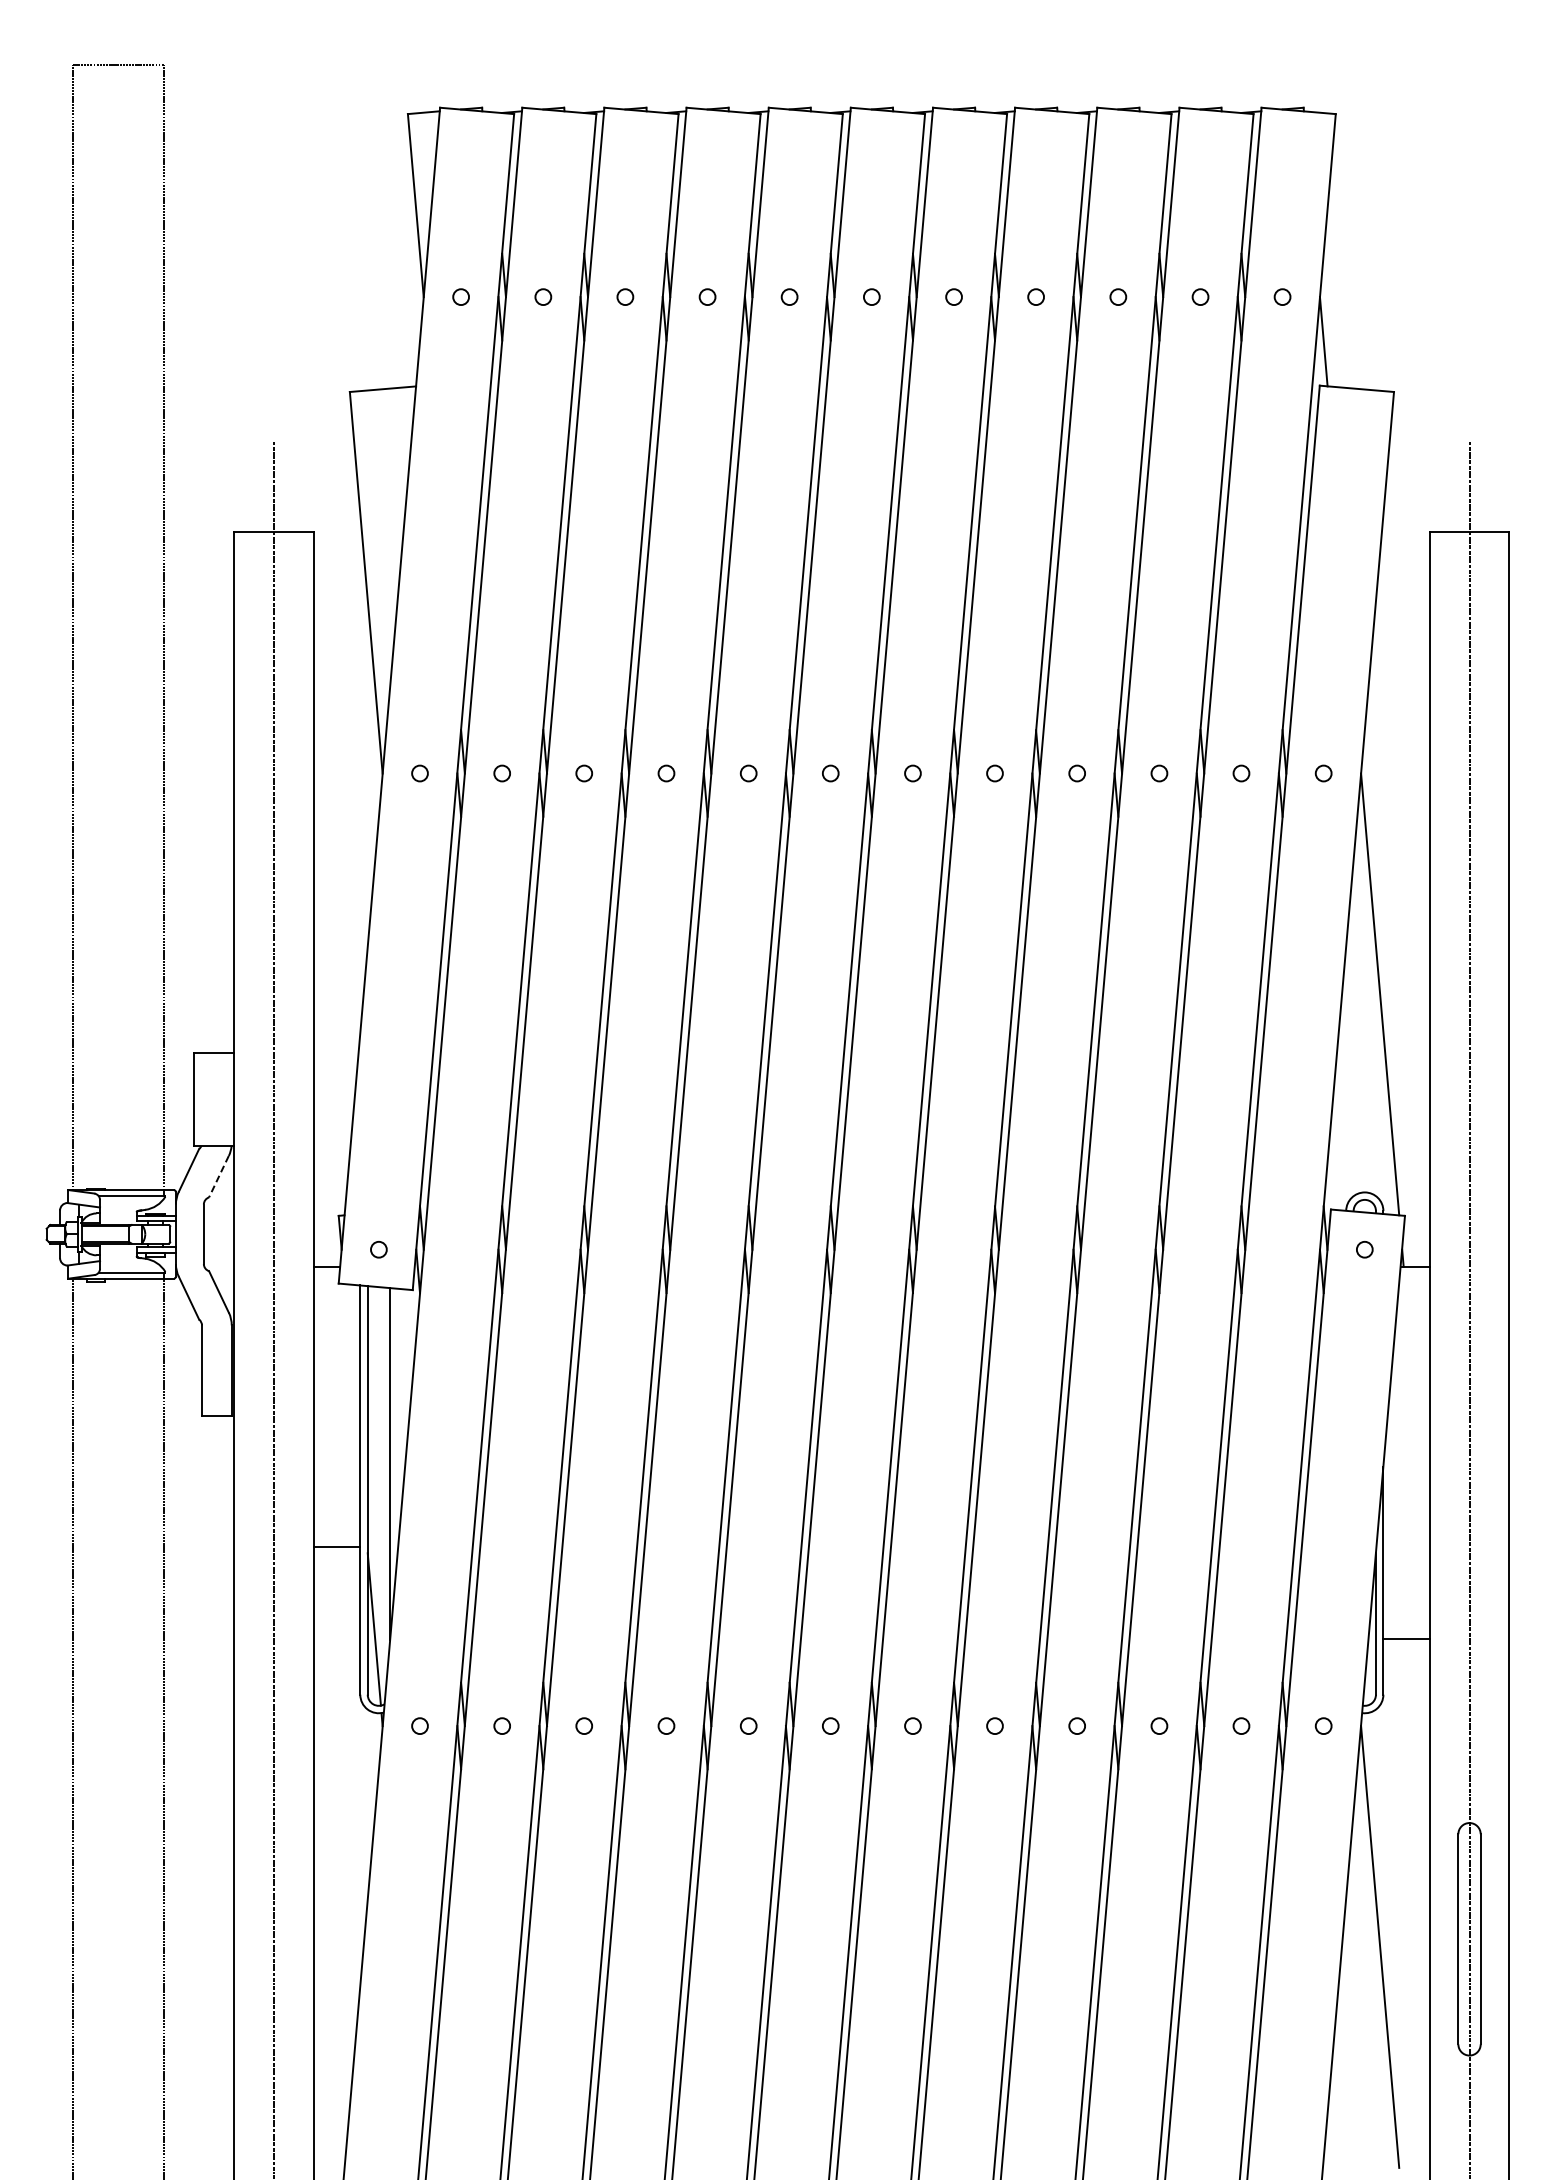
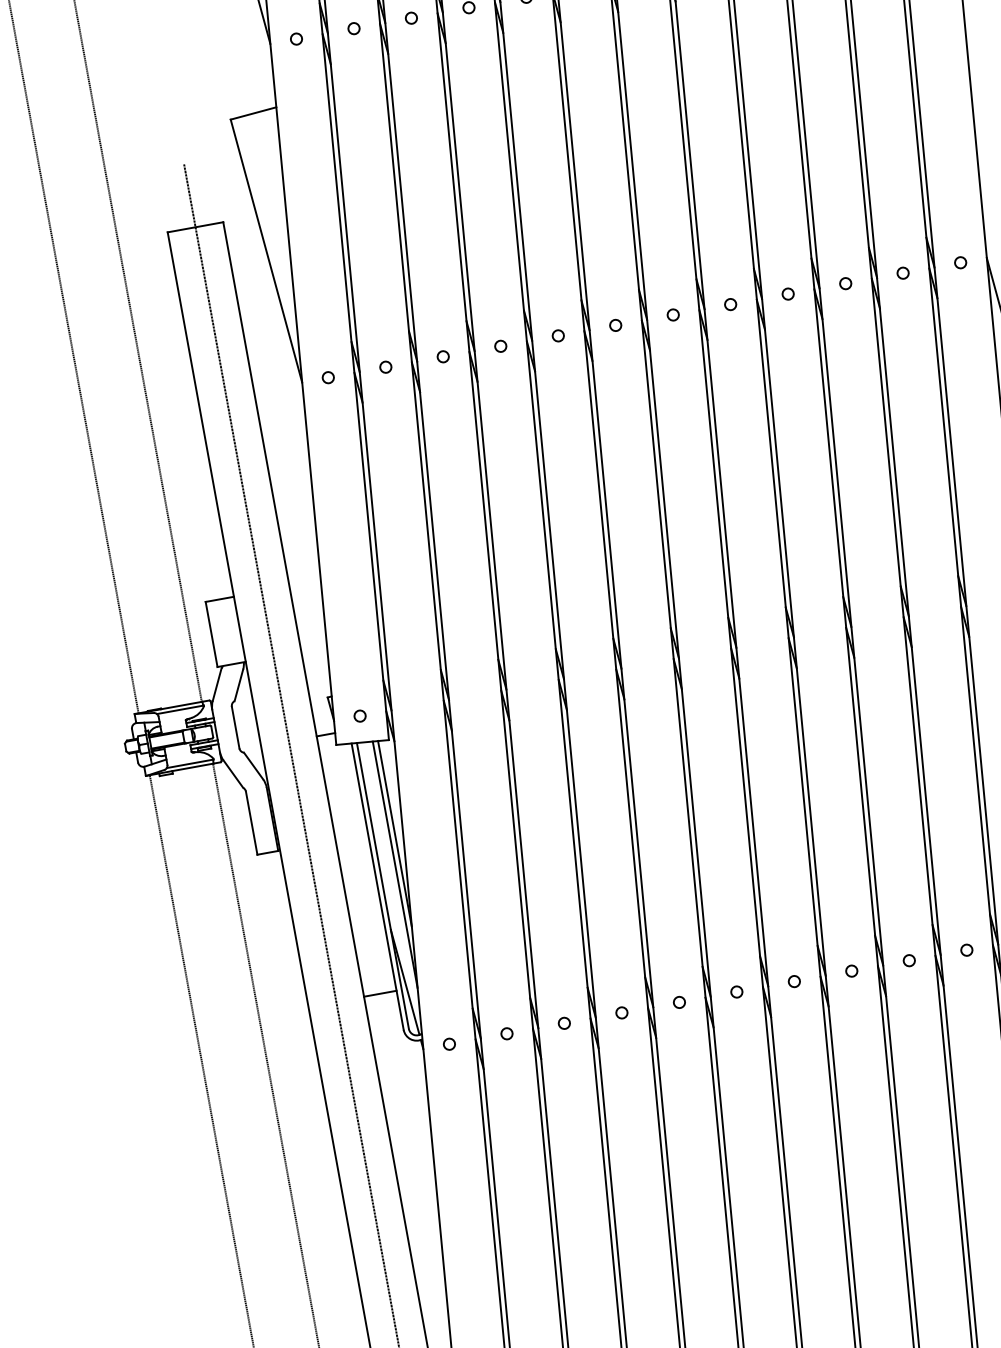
line: (218, 1176) -> (238, 685), dashed -> solid
line: (397, 1420) -> (394, 833), added
line: (336, 1546) -> (379, 993), moved

